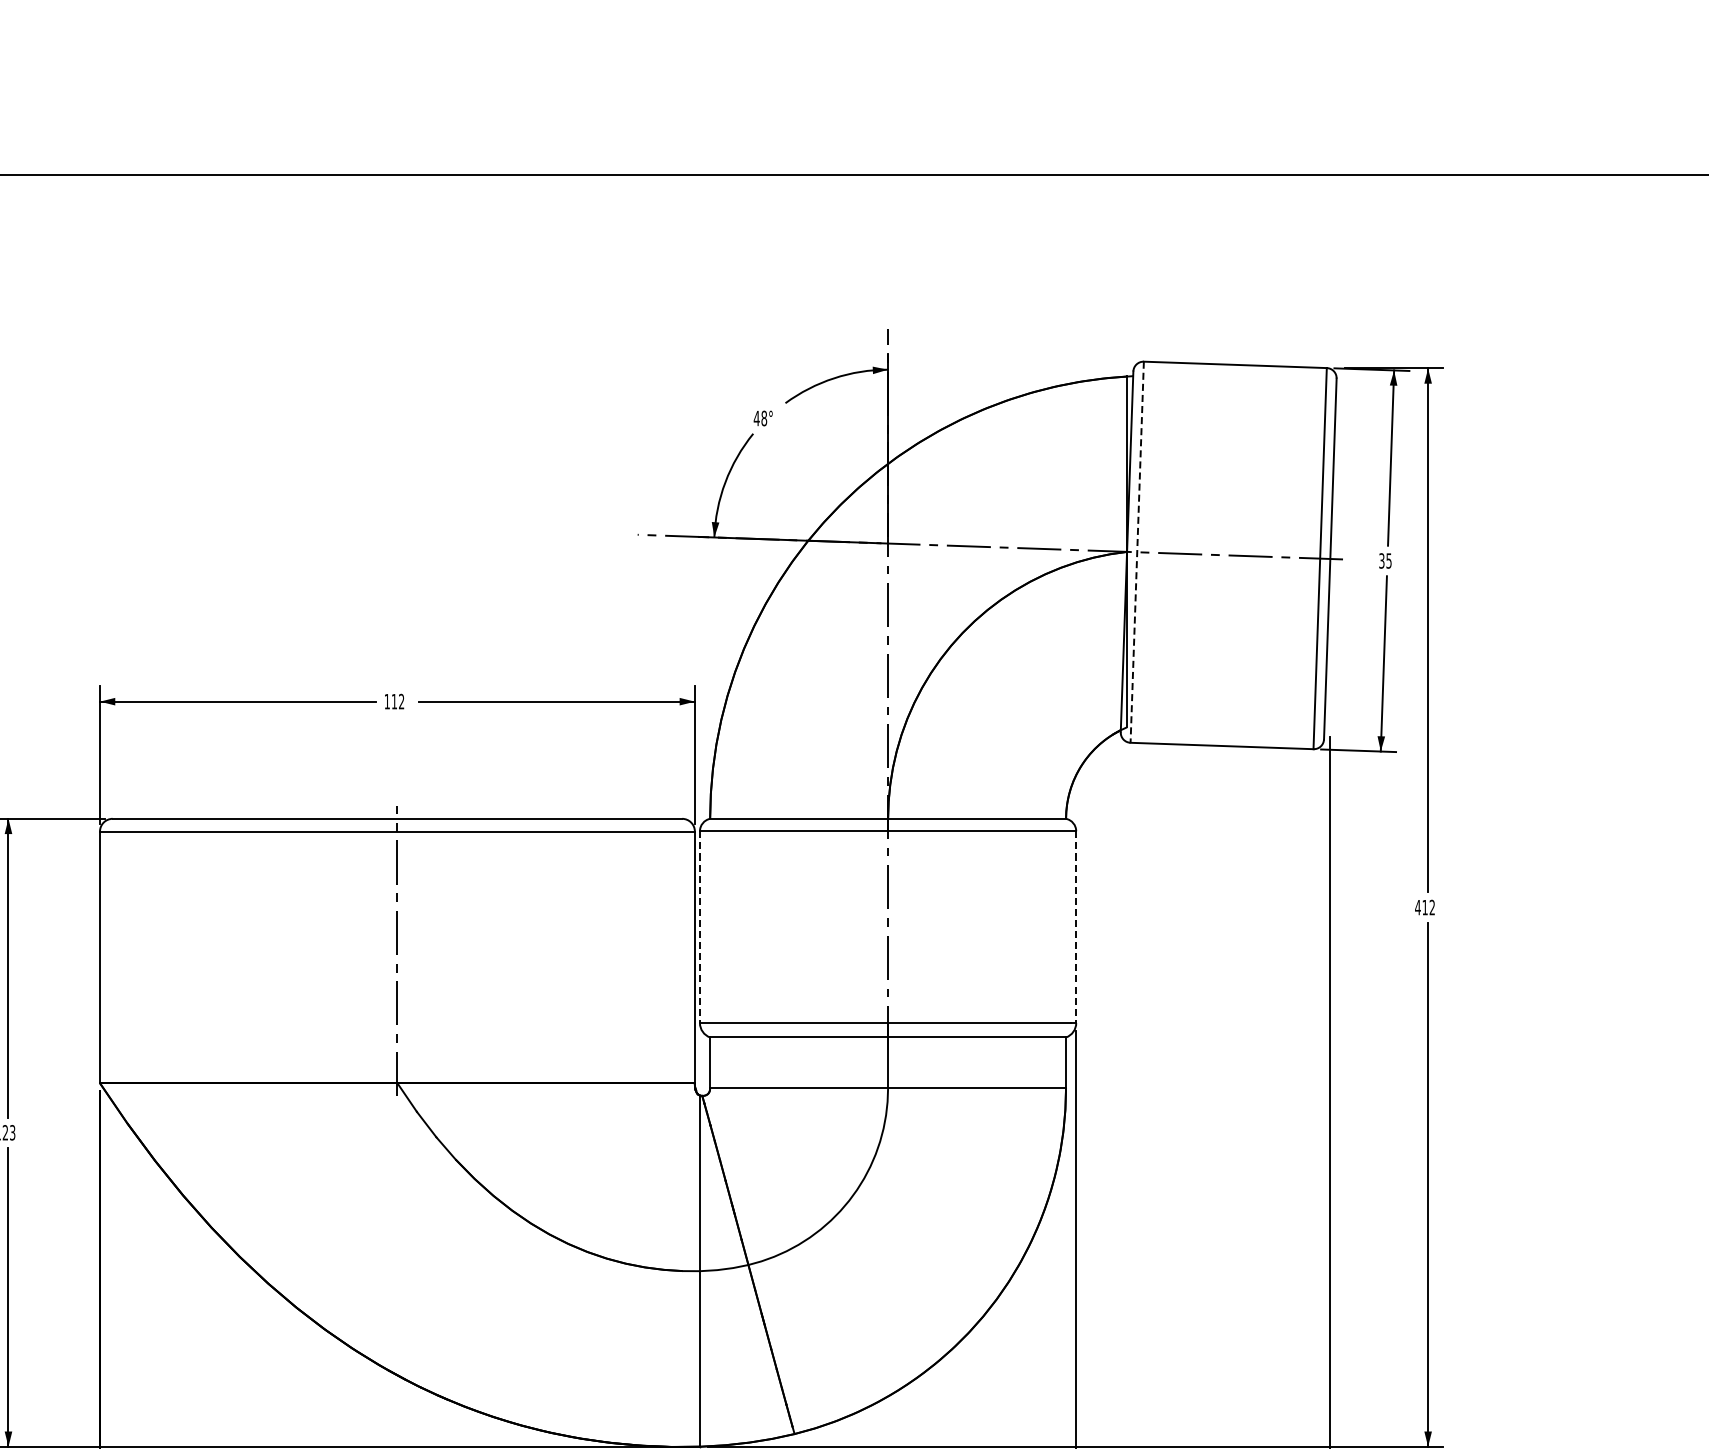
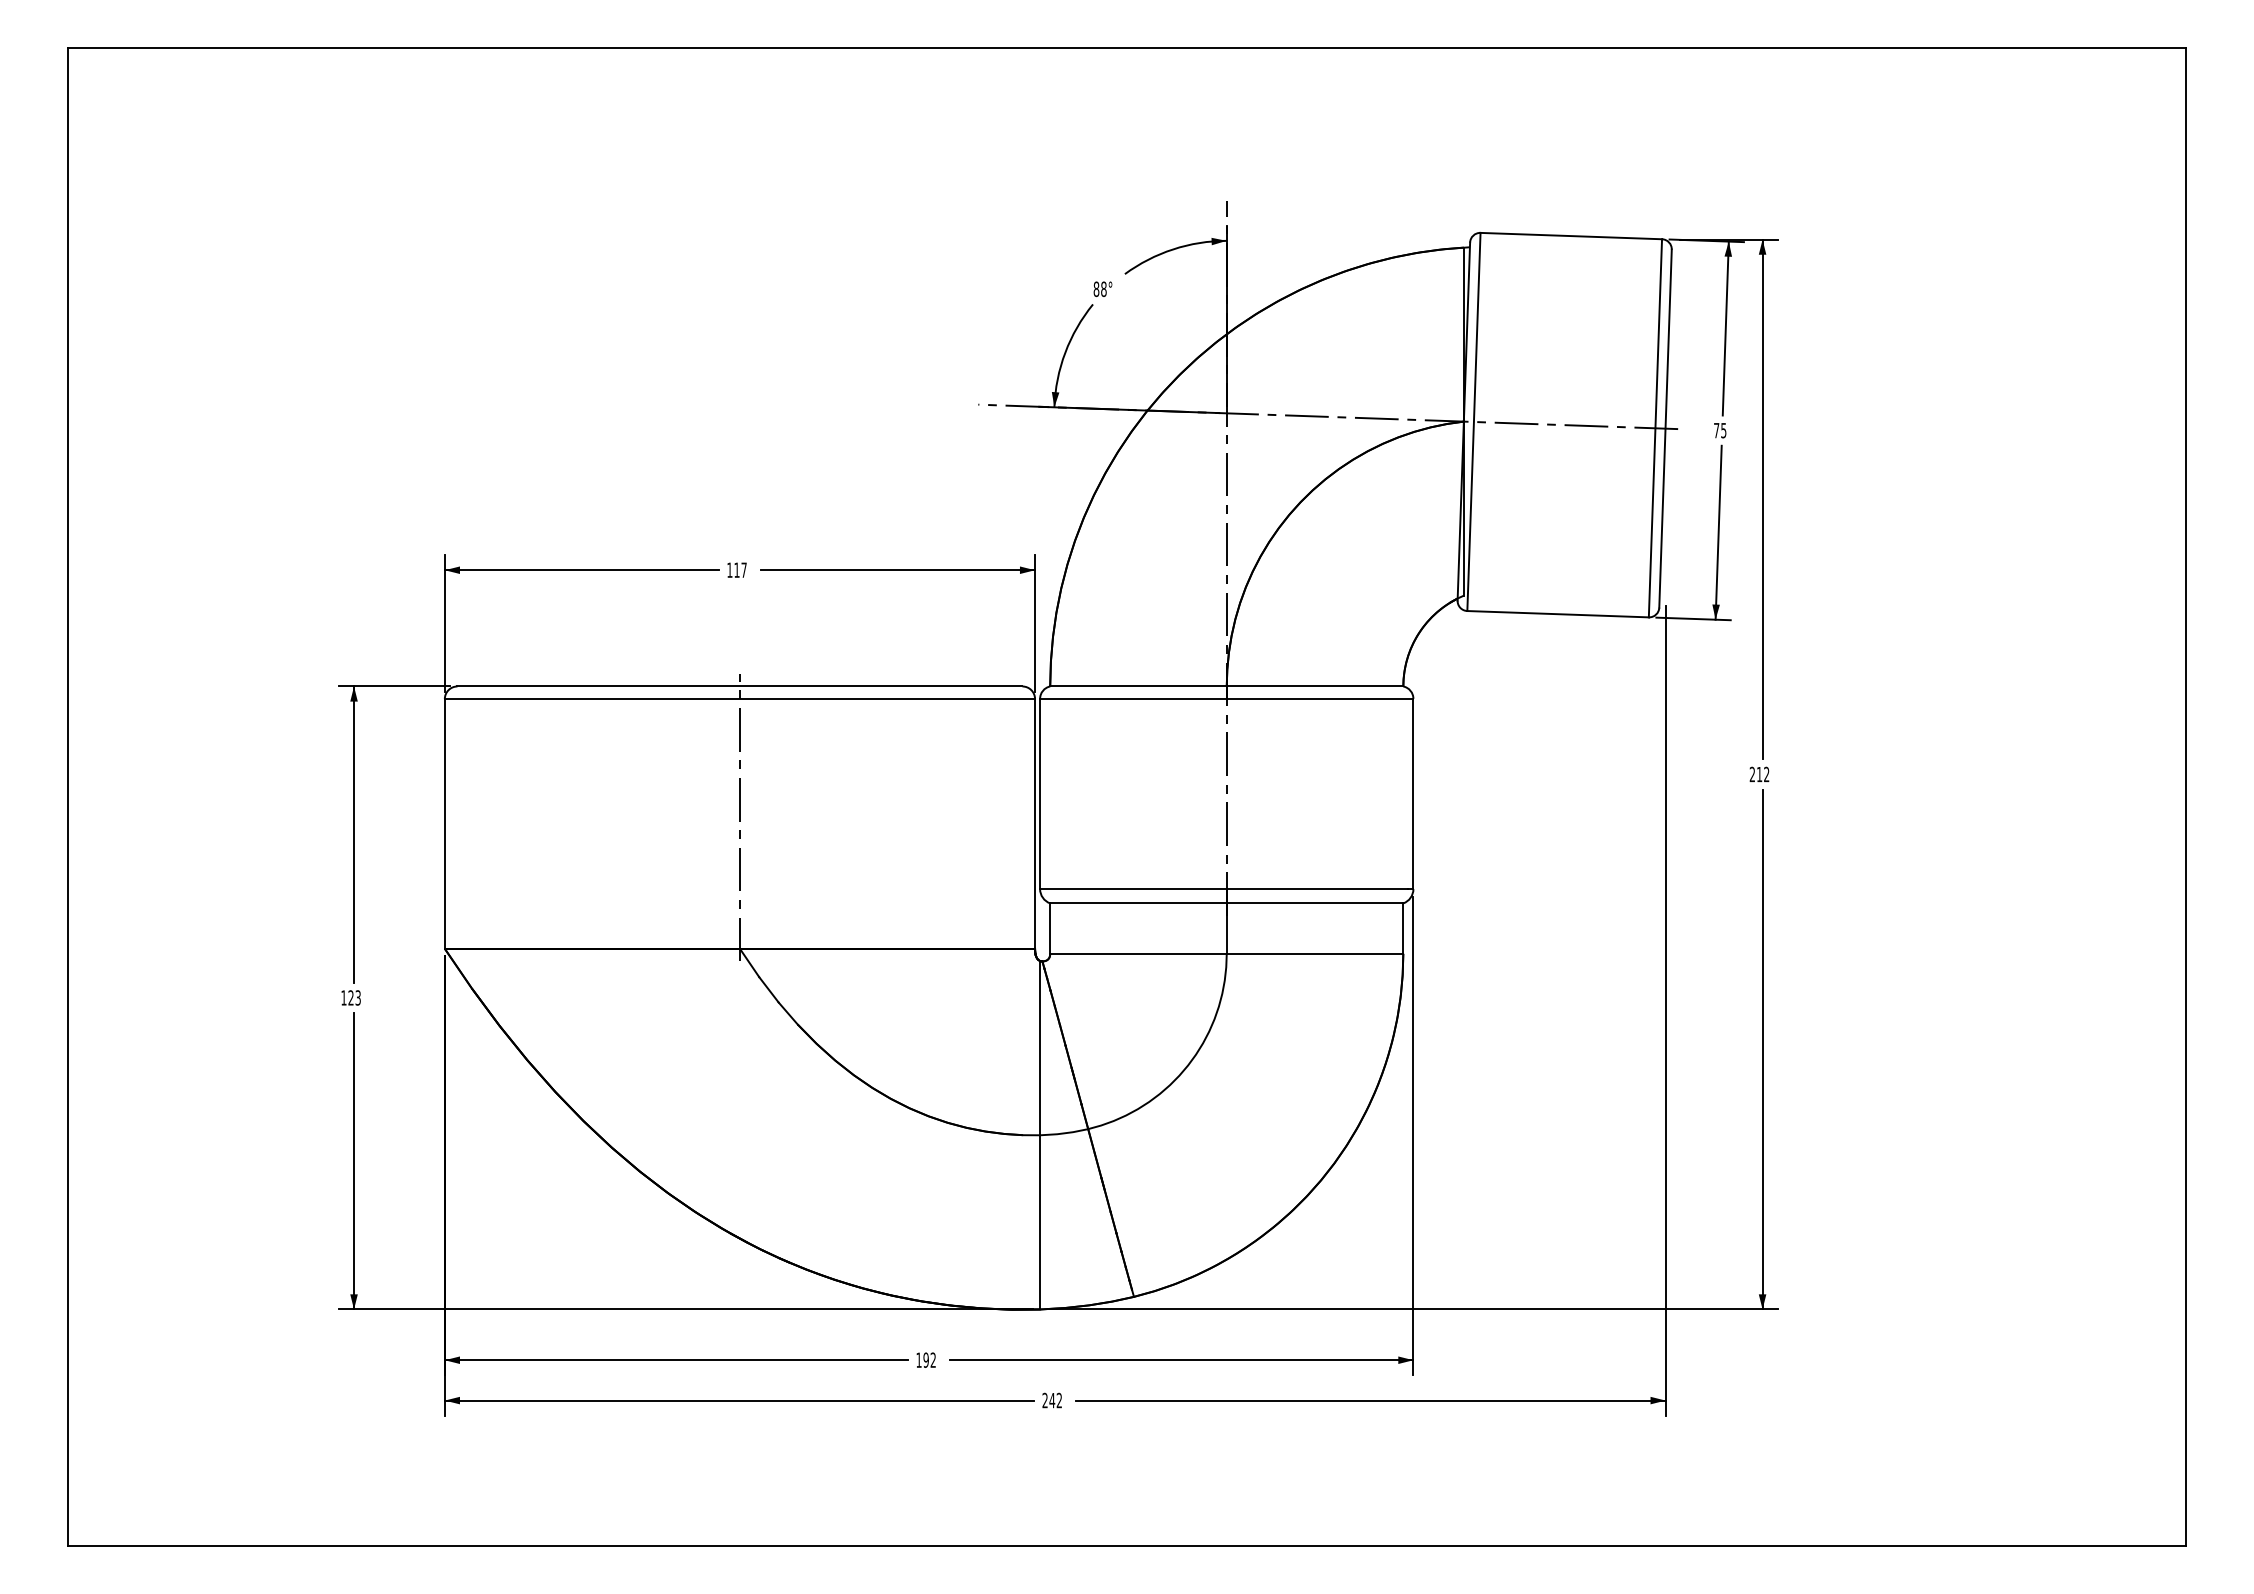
text: (756, 418) -> (1096, 289), 48° -> 88°
line: (1136, 552) -> (1473, 422), dashed -> solid
text: (1381, 560) -> (1716, 430), 35 -> 75
text: (401, 700) -> (743, 569), 112 -> 117
text: (1417, 907) -> (1752, 774), 412 -> 212
line: (700, 927) -> (1040, 794), dashed -> solid
line: (1076, 927) -> (1413, 794), dashed -> solid

